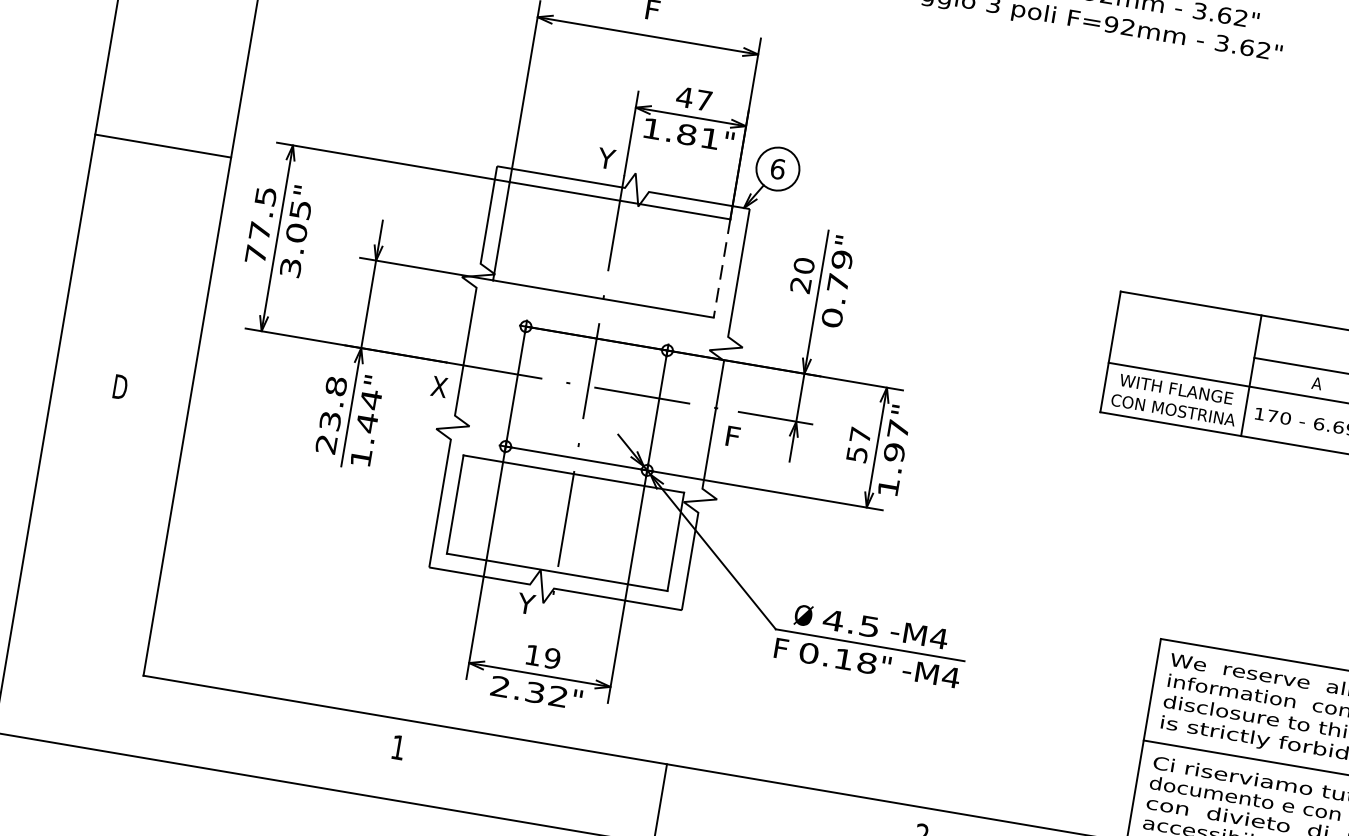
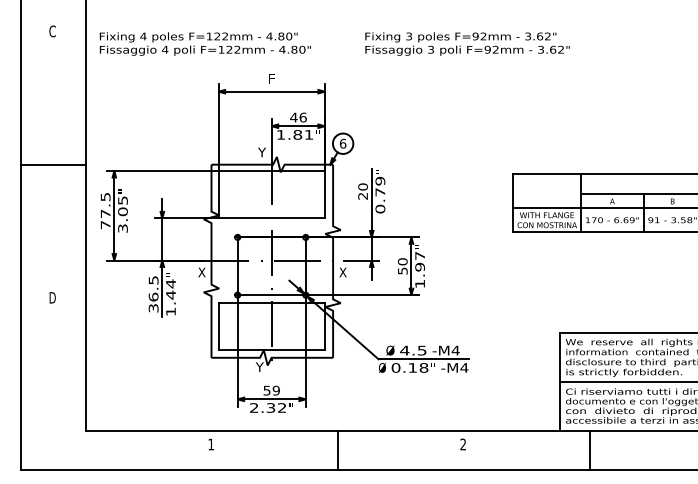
text: (702, 100) -> (302, 117), 47 -> 46
line: (162, 145) -> (53, 164), moved
line: (721, 267) -> (324, 194), dashed -> solid
text: (331, 415) -> (153, 294), 23.8 -> 36.5
text: (859, 434) -> (402, 261), 57 -> 50
text: (731, 436) -> (342, 272), F -> X
text: (781, 647) -> (382, 367), F -> Ø
text: (532, 654) -> (266, 390), 19 -> 59

